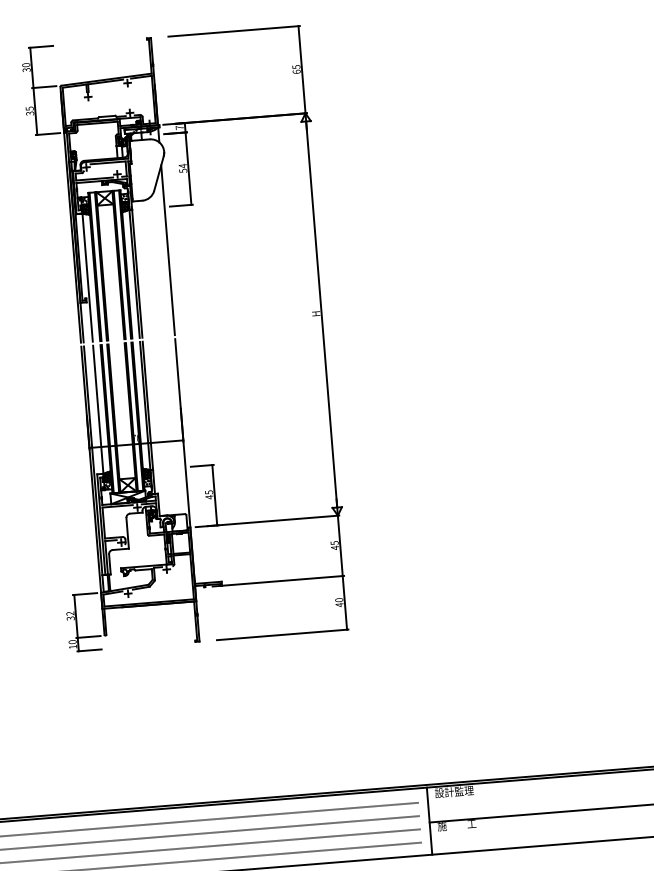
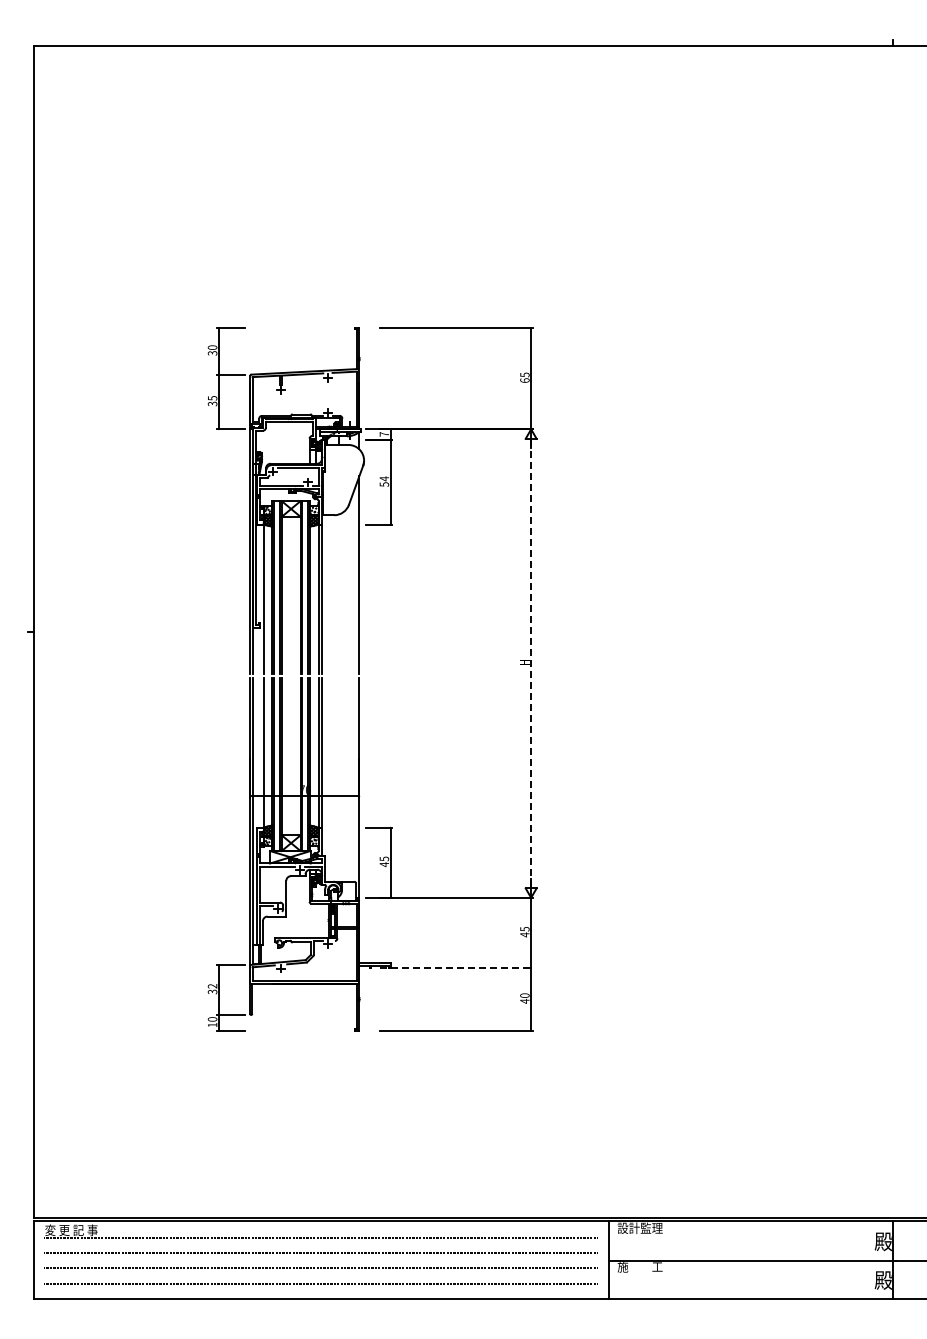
line: (322, 315) -> (531, 664), solid -> dashed
line: (278, 581) -> (456, 968), solid -> dashed

